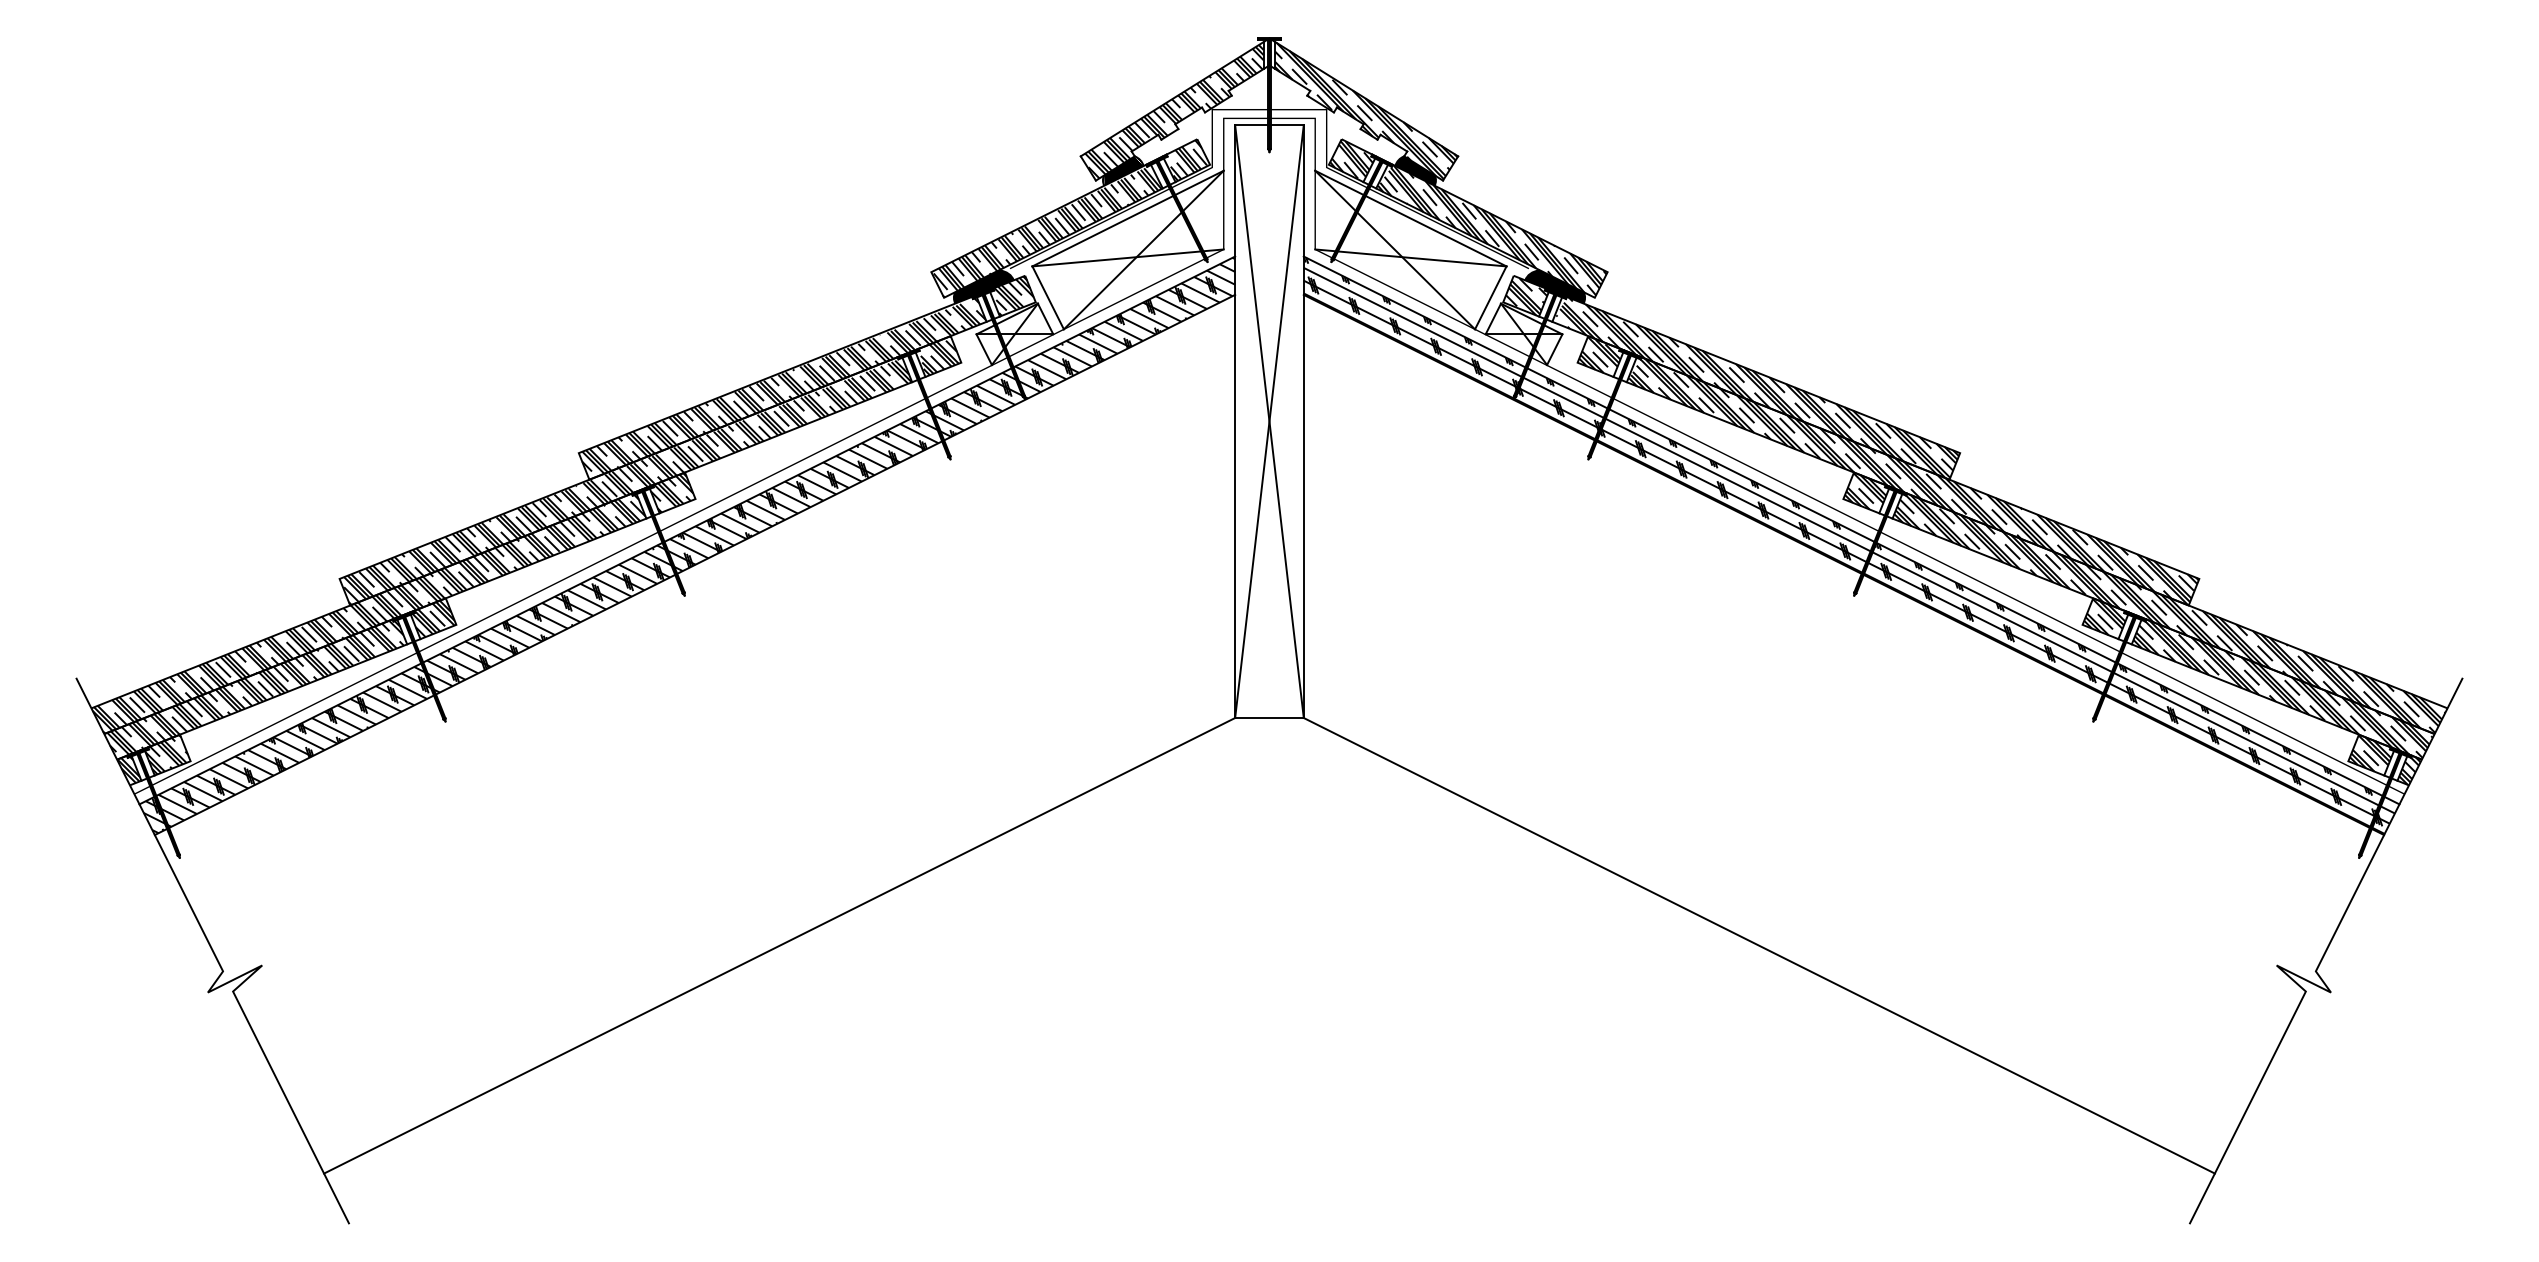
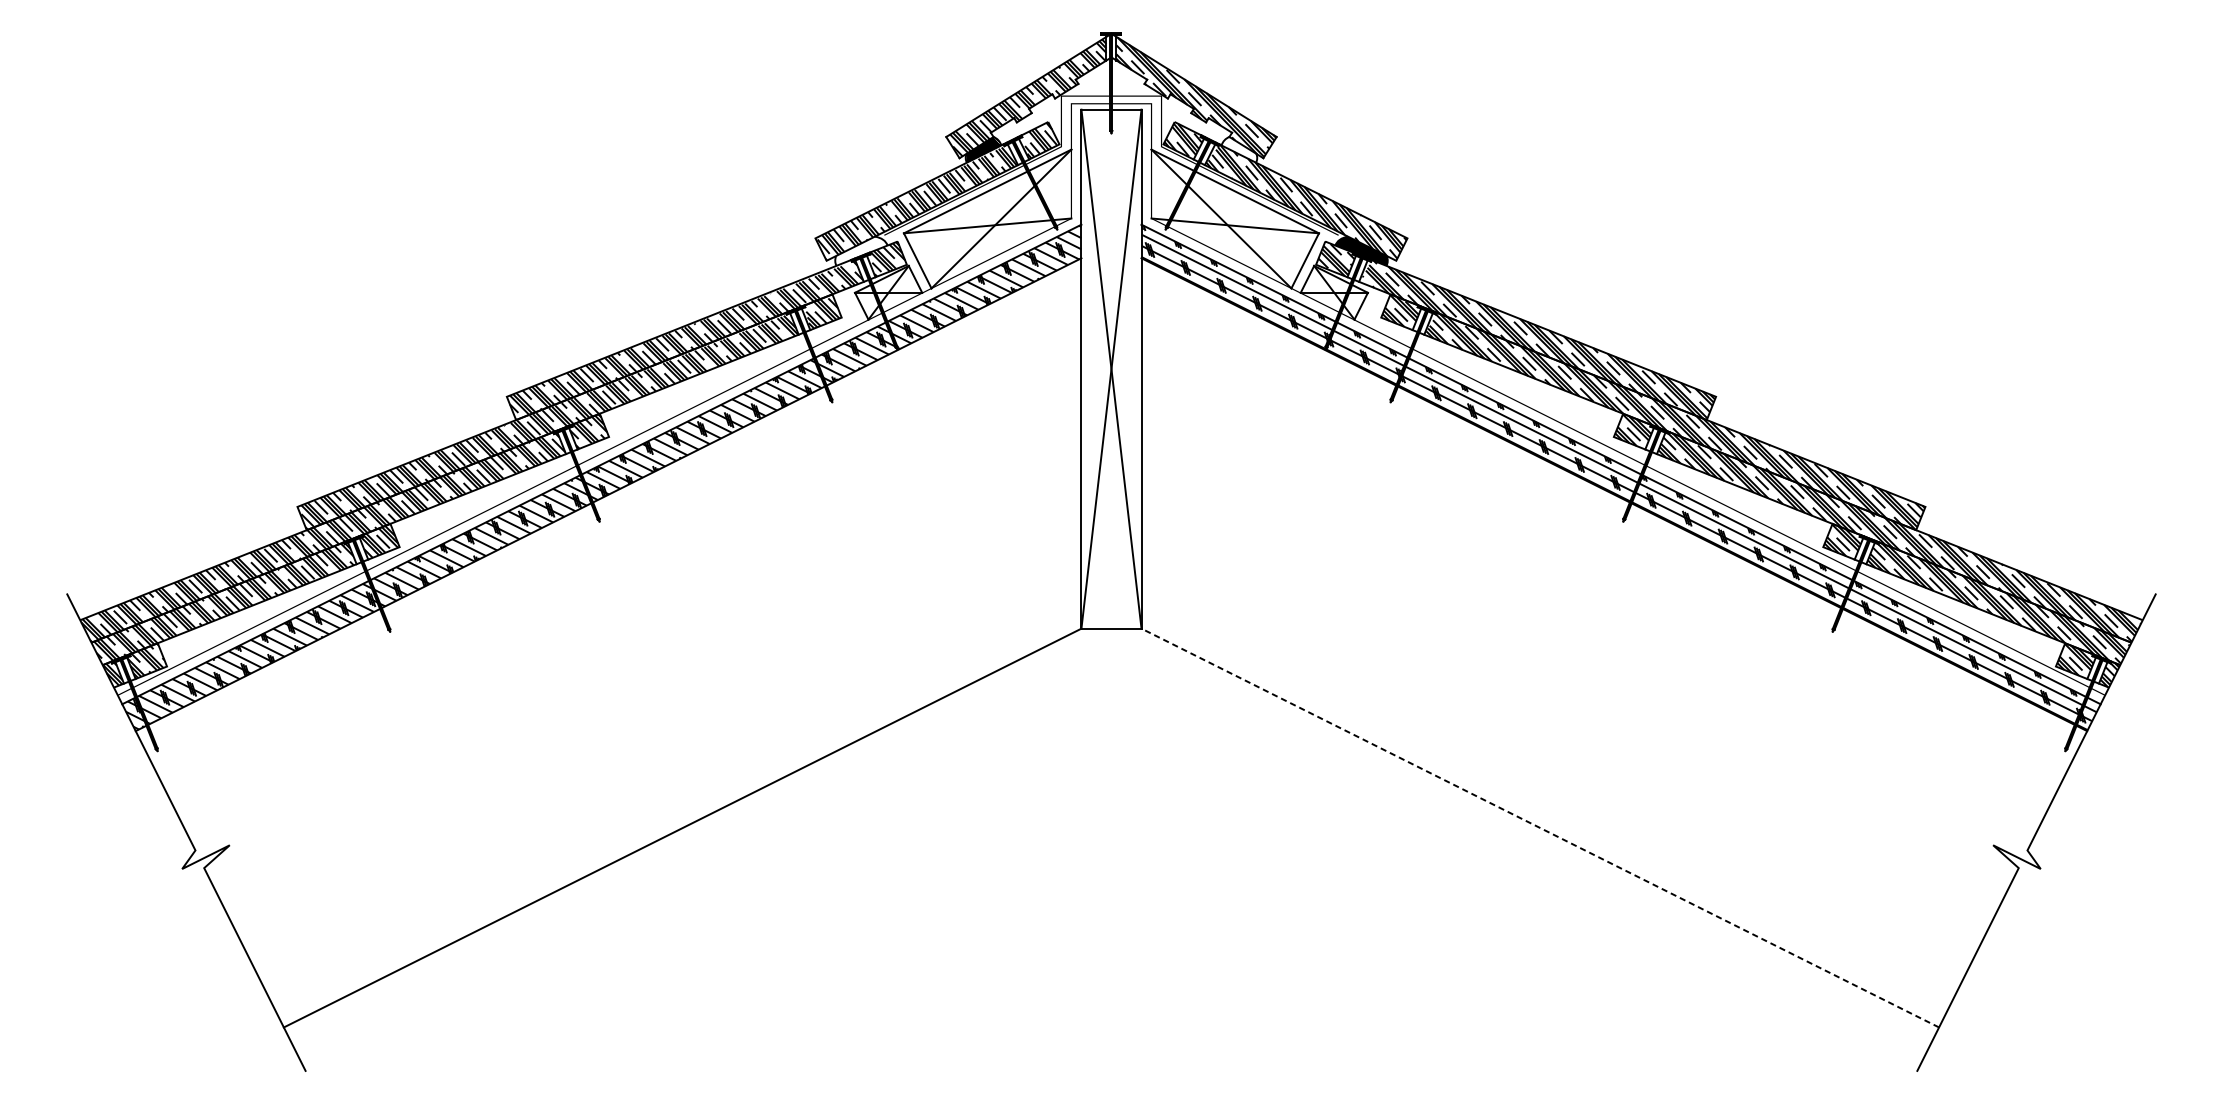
fill: (1415, 170) -> (1239, 149), removed
fill: (983, 286) -> (861, 250), removed
line: (1758, 945) -> (1539, 827), solid -> dashed

